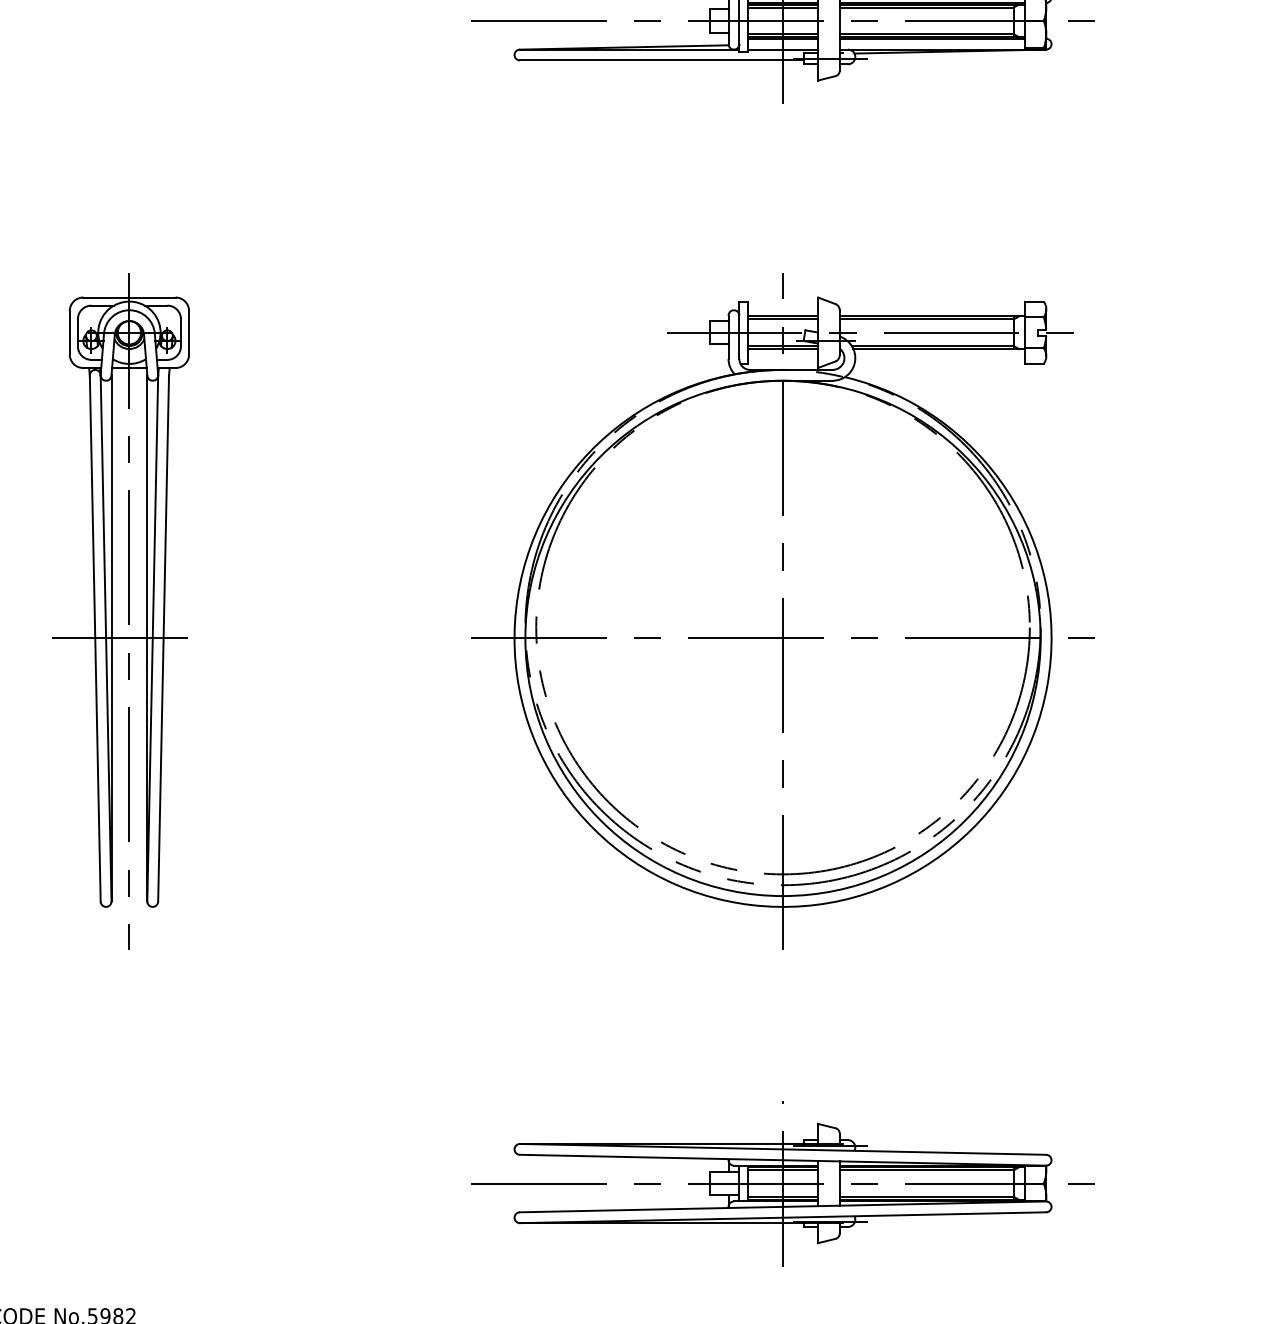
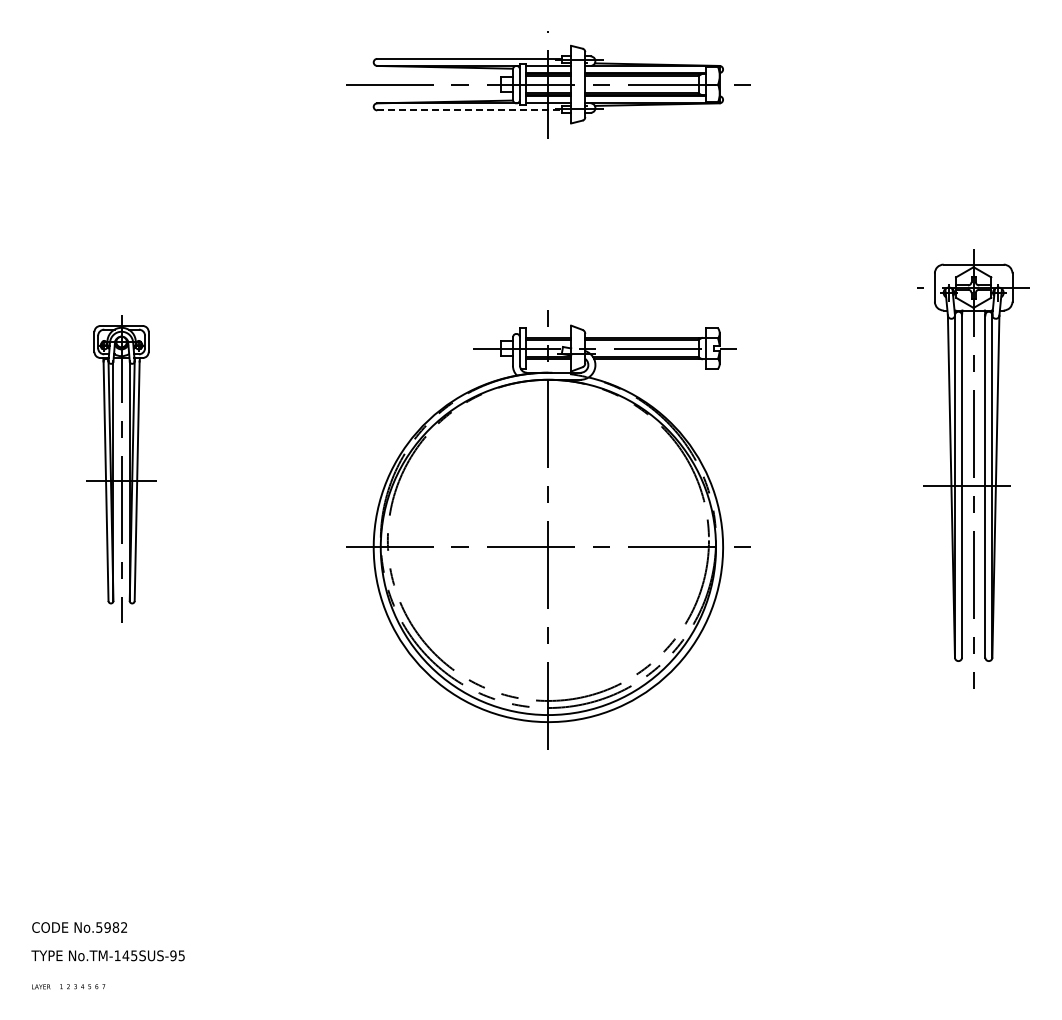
line: (663, 60) -> (470, 110), solid -> dashed
part: (120, 610) -> (117, 468), size x0.7
part: (783, 610) -> (548, 529), moved
part: (783, 1182) -> (548, 840), removed

